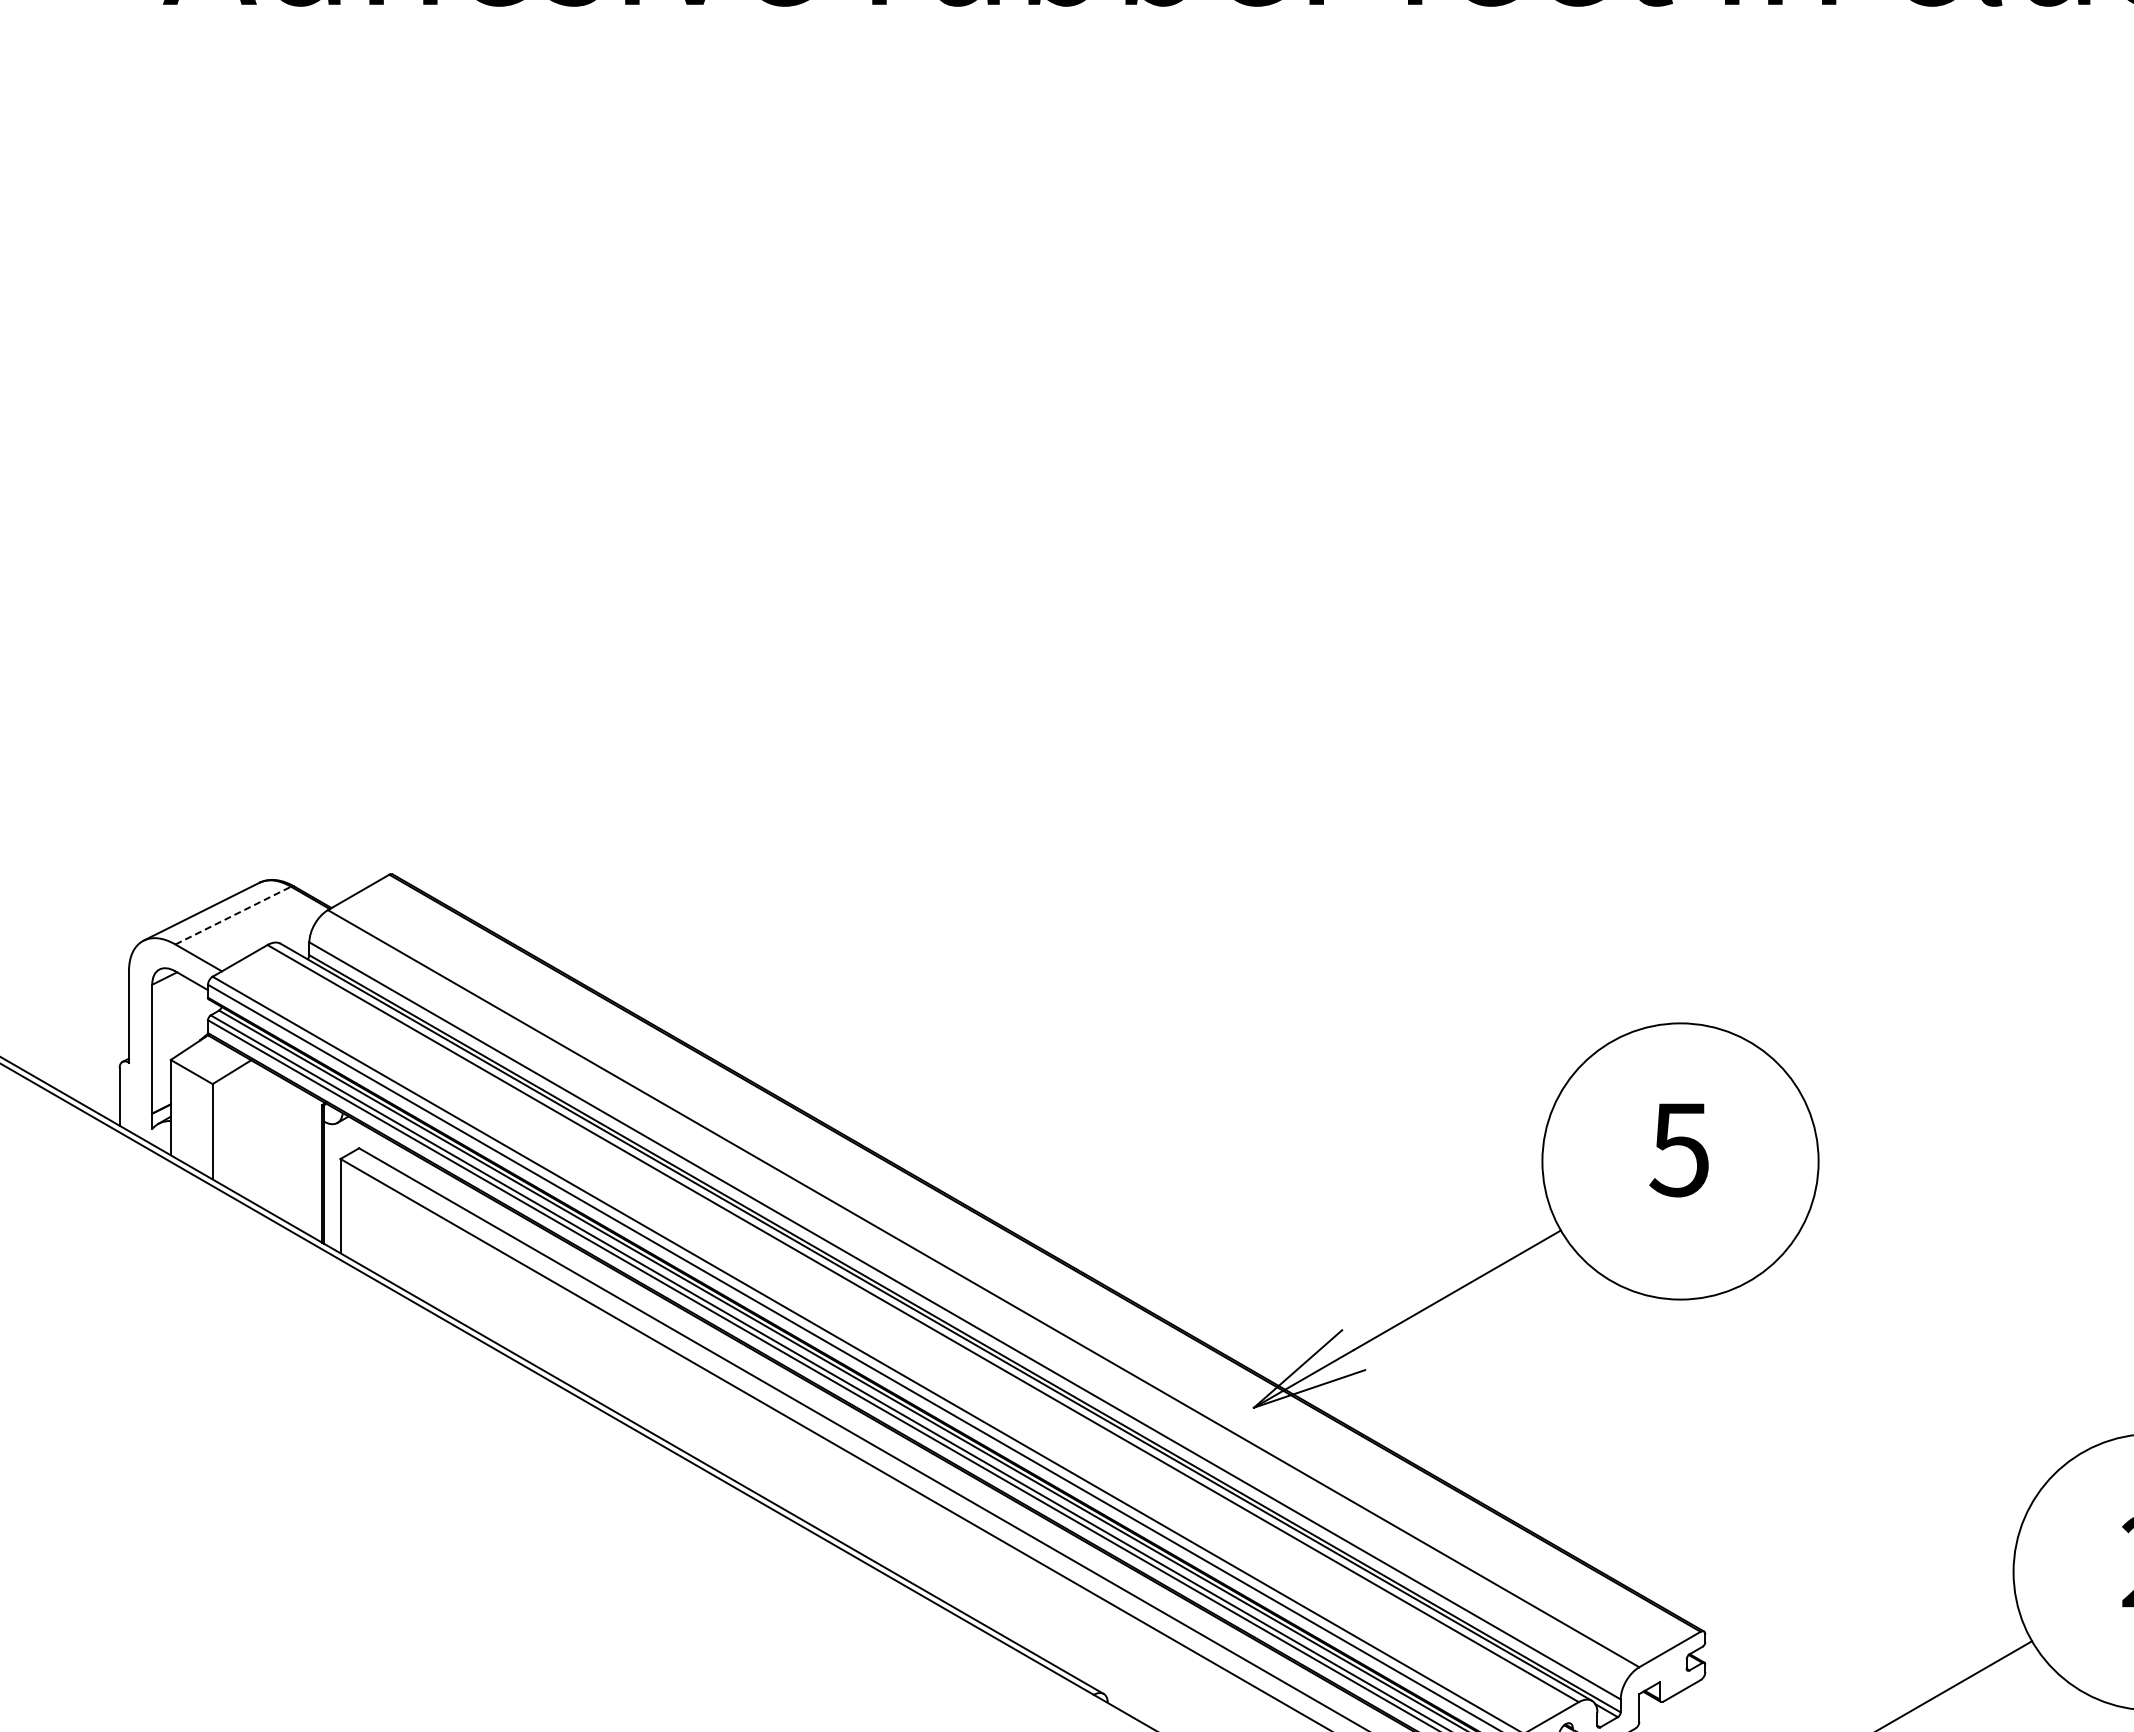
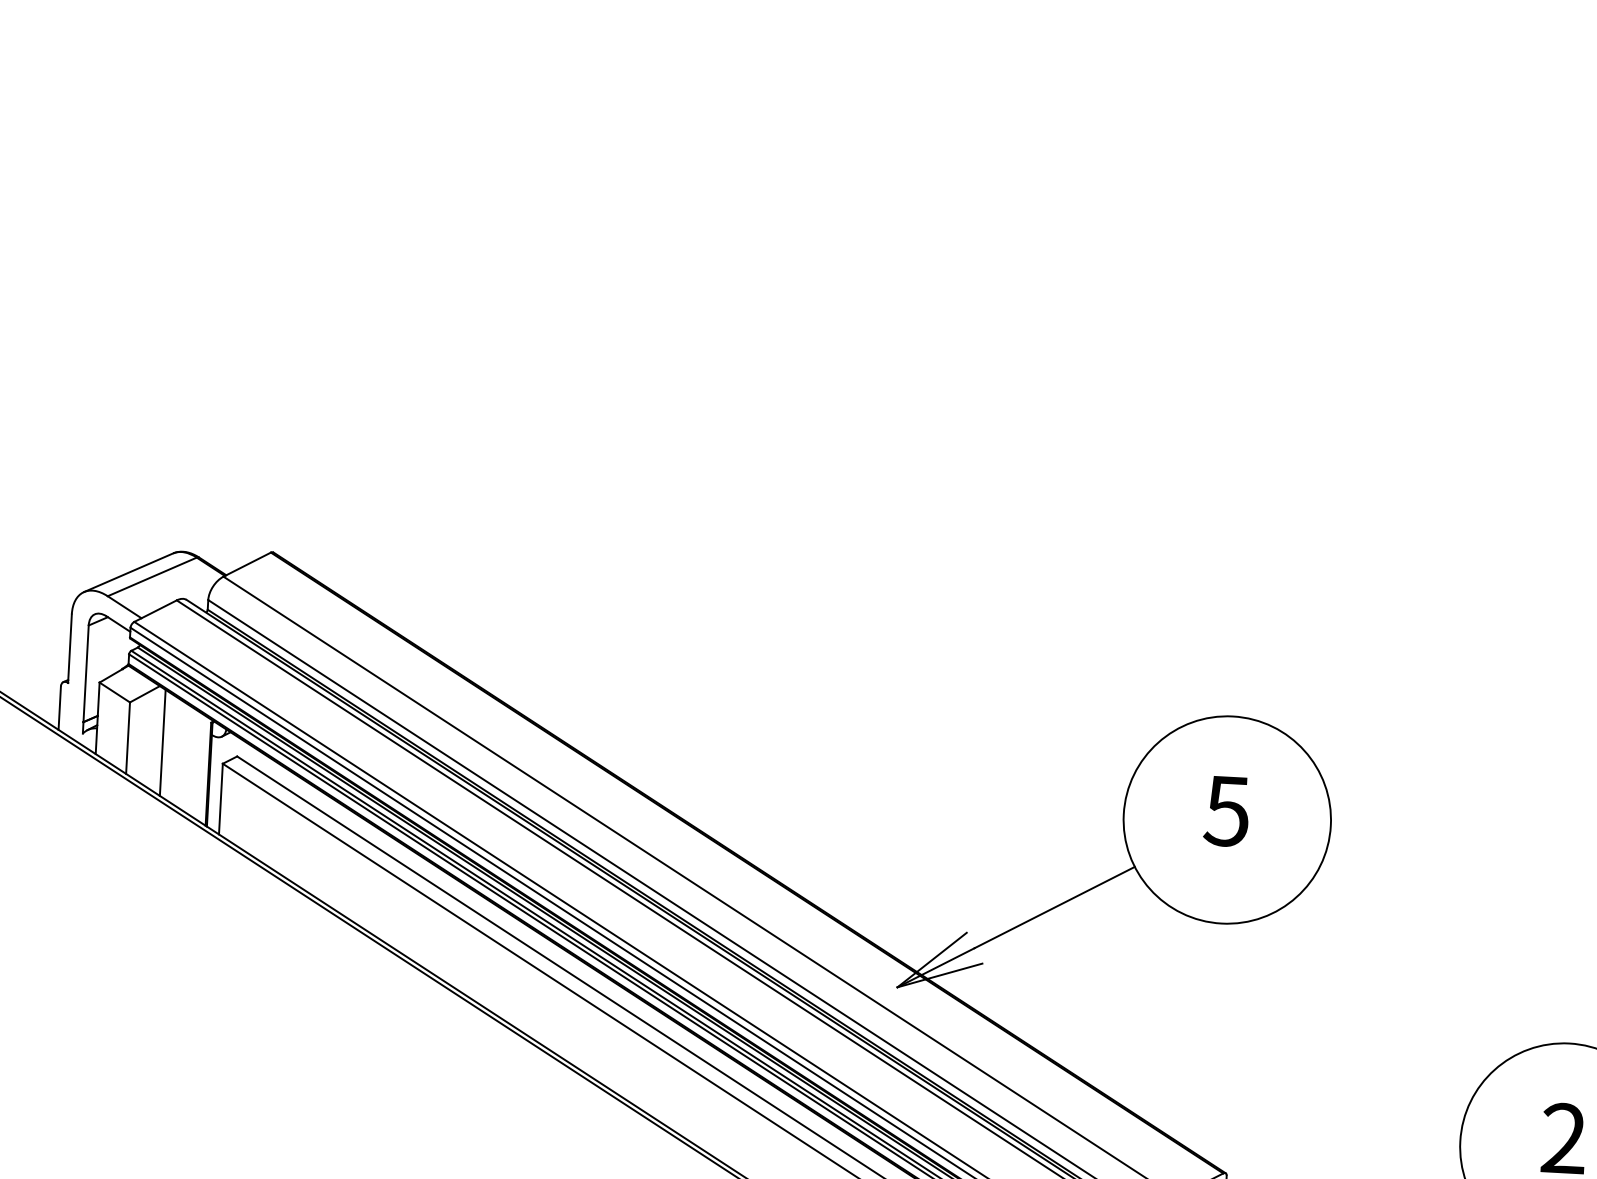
line: (233, 915) -> (152, 576), dashed -> solid
line: (259, 1135) -> (163, 742), added

